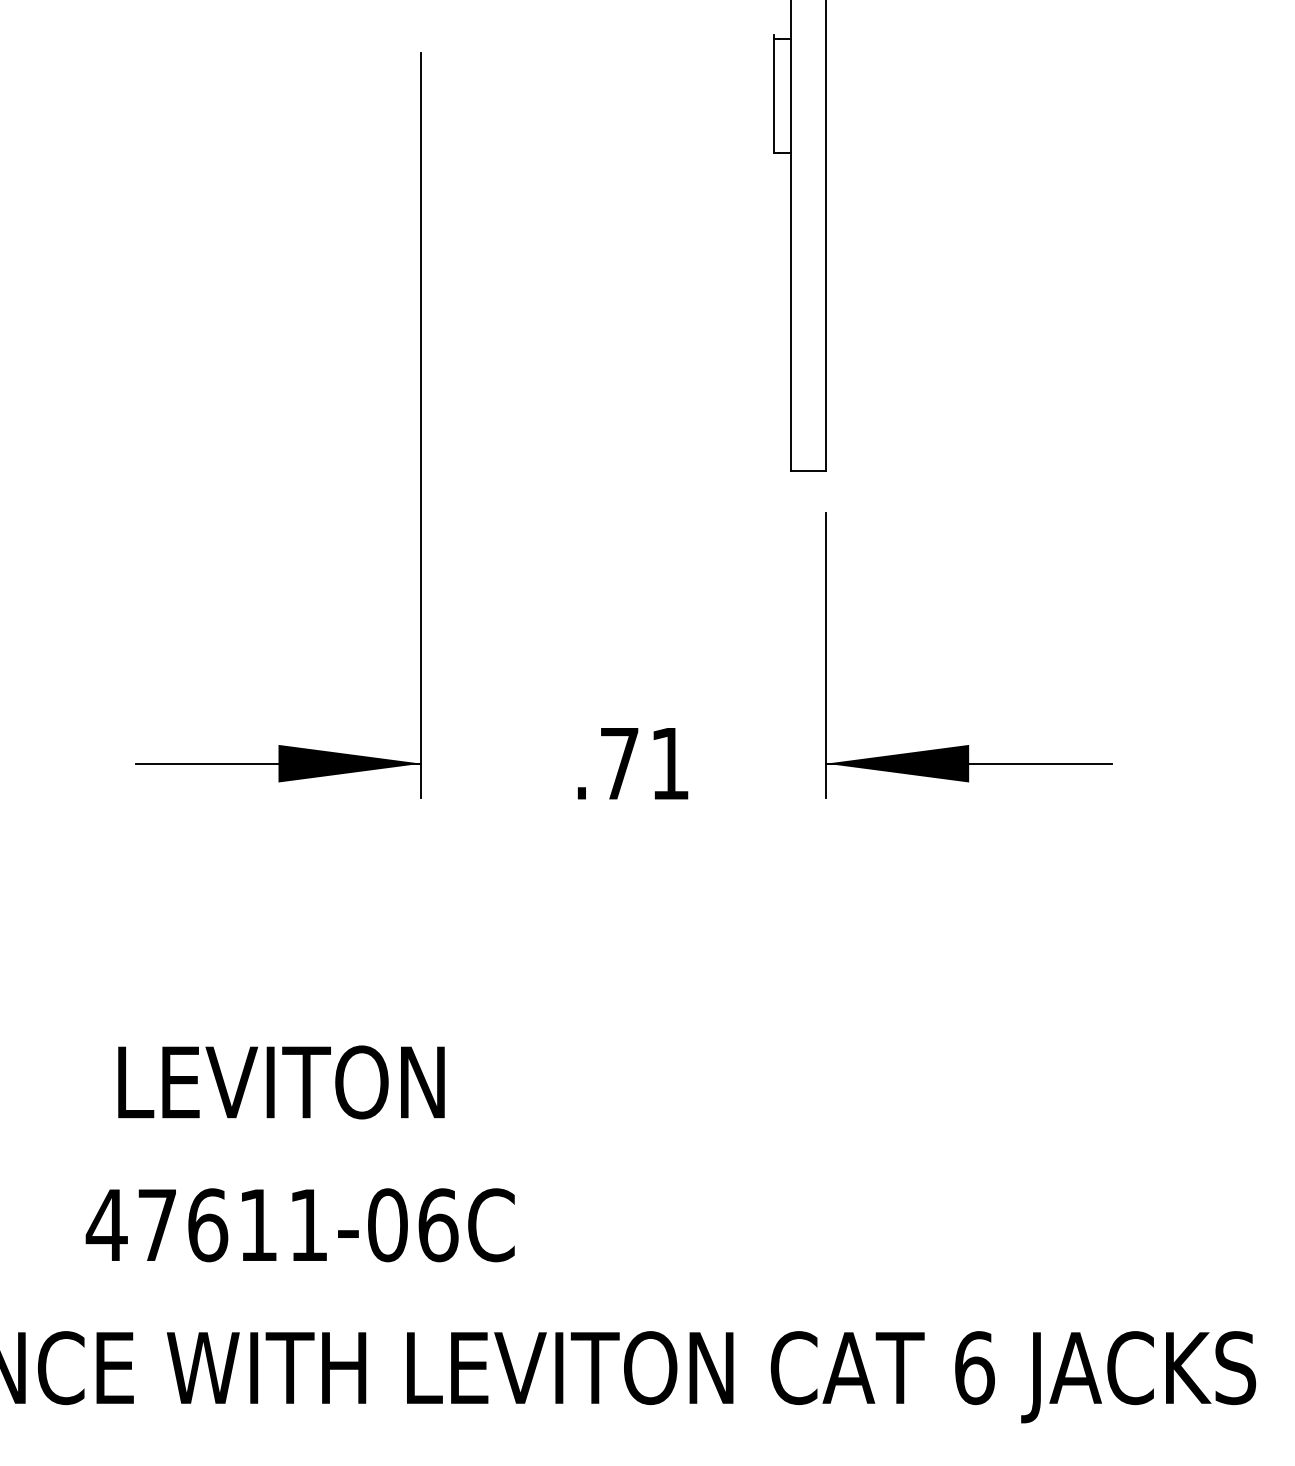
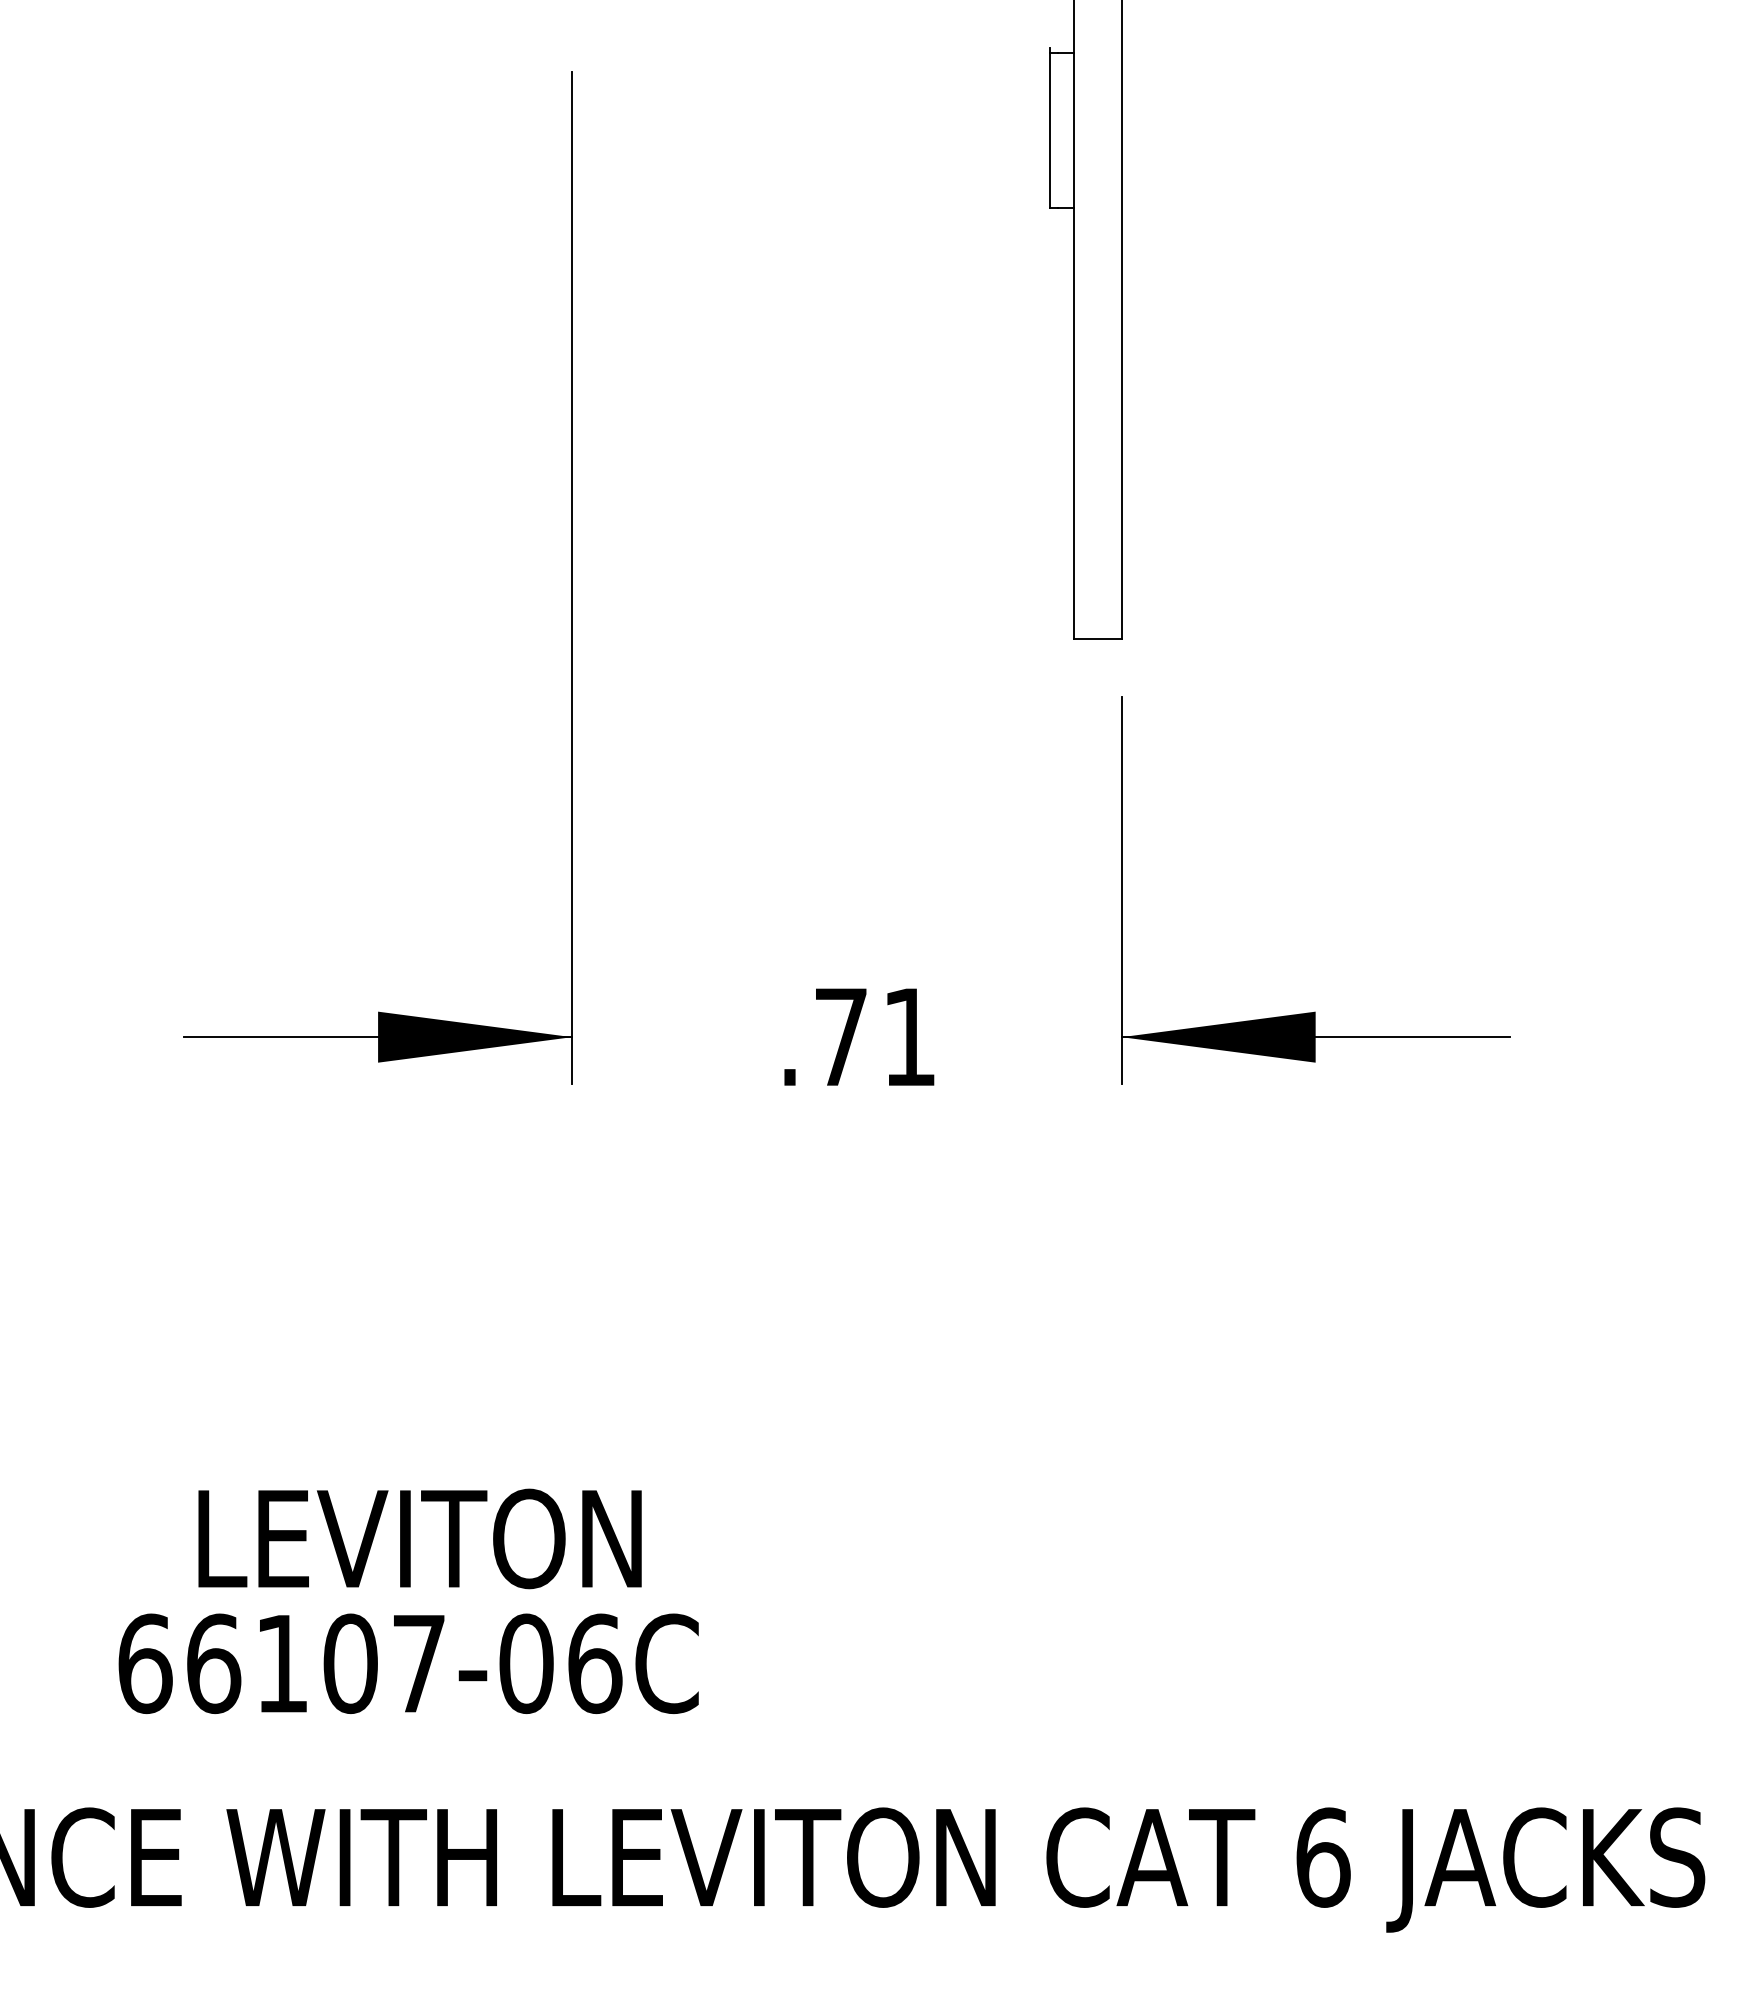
text: (281, 1082) -> (419, 1538), moved
text: (206, 1225) -> (280, 1663), 47611-06C -> 66107-06C

